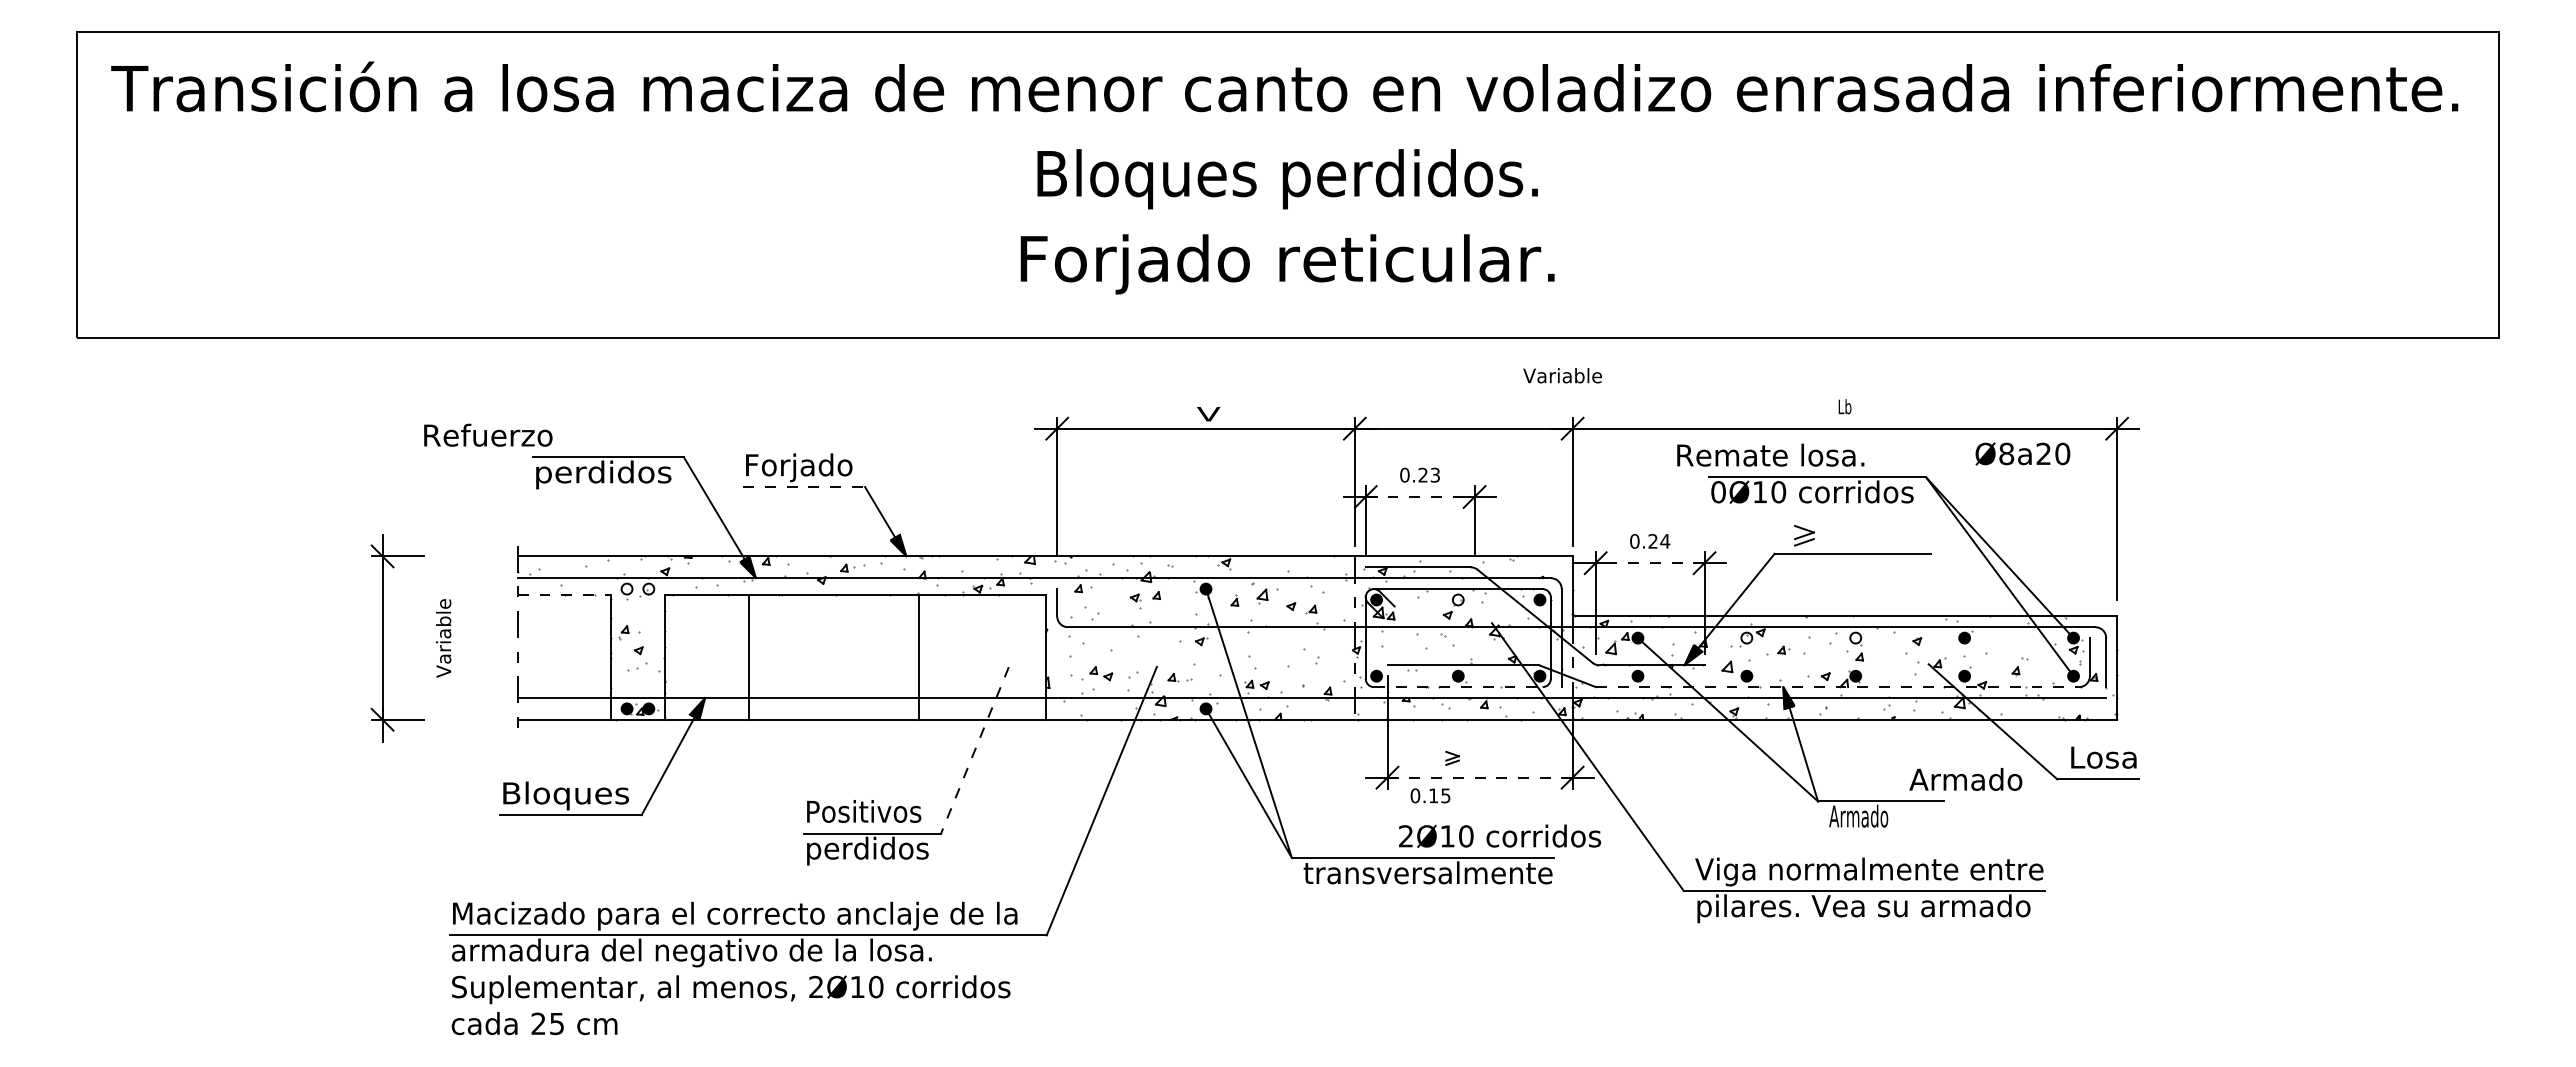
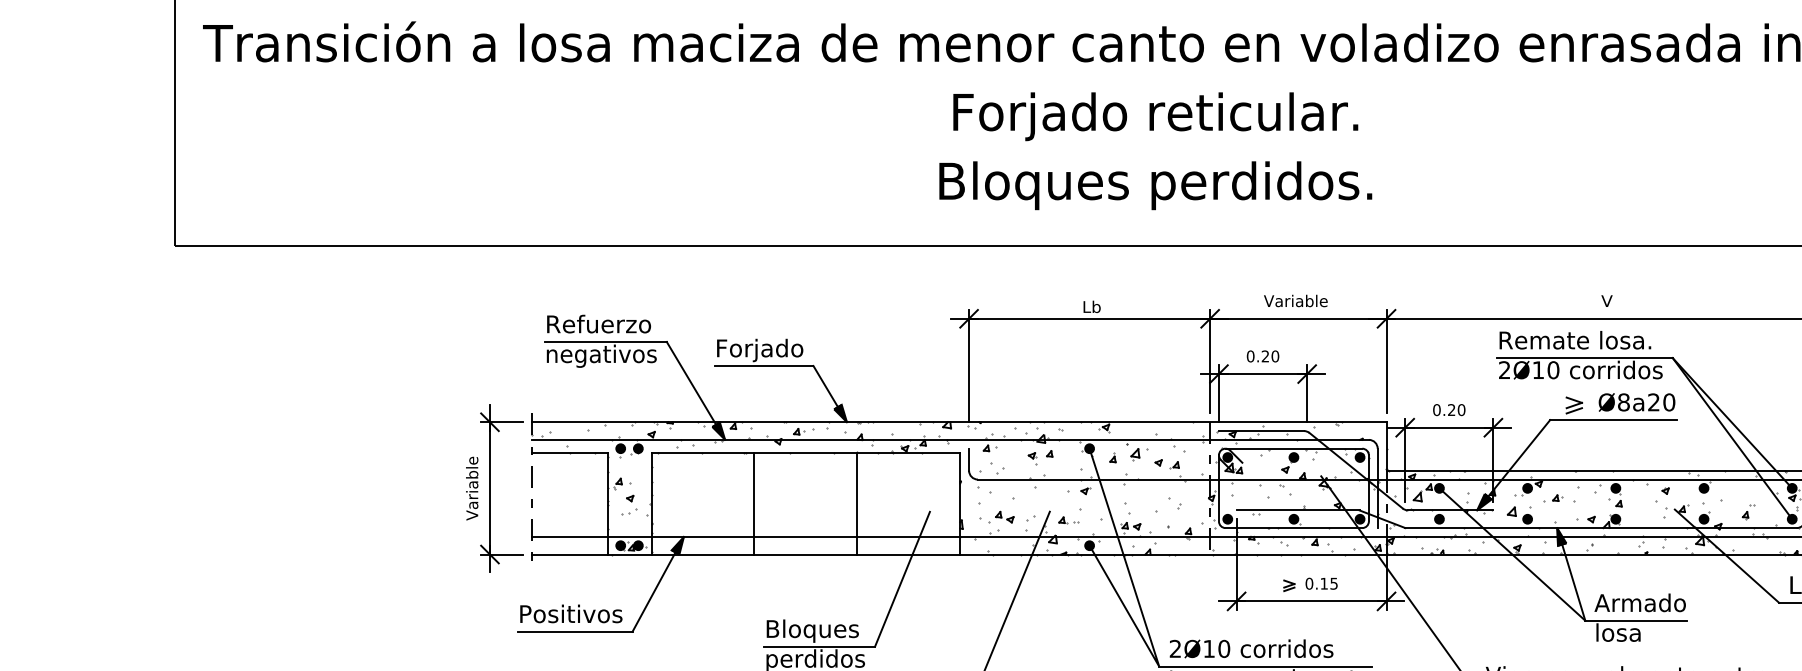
text: (1287, 179) -> (1155, 116), Bloques perdidos. -> Forjado reticular.
text: (1287, 264) -> (1155, 185), Forjado reticular. -> Bloques perdidos.
text: (1562, 375) -> (1295, 300), moved
text: (1844, 406) -> (1606, 300), Lb -> V
text: (1208, 413) -> (1091, 306), V -> Lb
text: (488, 434) -> (599, 323), moved
text: (2022, 453) -> (1636, 402), moved
text: (1770, 454) -> (1575, 339), moved
text: (603, 474) -> (601, 355), perdidos -> negativos
text: (1435, 474) -> (1275, 355), 0.23 -> 0.20
line: (804, 487) -> (764, 366), dashed -> solid
text: (1718, 492) -> (1504, 370), 0Ø10 -> 2Ø10
line: (1420, 496) -> (1263, 373), dashed -> solid
text: (1665, 541) -> (1461, 410), 0.24 -> 0.20
line: (1649, 563) -> (1448, 427), dashed -> solid
fill: (626, 588) -> (620, 448), added
fill: (648, 588) -> (638, 448), added
line: (564, 594) -> (570, 453), dashed -> solid
fill: (1457, 599) -> (1293, 457), added
fill: (1746, 637) -> (1527, 487), added
fill: (1855, 637) -> (1615, 487), added
part: (383, 638) -> (490, 488), moved
line: (749, 656) -> (754, 503), moved
line: (1458, 687) -> (1294, 528), dashed -> solid
line: (1837, 687) -> (1601, 528), dashed -> solid
line: (974, 750) -> (902, 579), dashed -> solid
line: (1480, 777) -> (1311, 601), dashed -> solid
text: (1965, 779) -> (1639, 602), moved
text: (566, 795) -> (571, 615), Bloques -> Positivos
text: (1430, 795) -> (1321, 583), moved
text: (864, 814) -> (813, 631), Positivos -> Bloques
text: (1858, 815) -> (1618, 632), Armado -> losa
text: (1500, 835) -> (1251, 648), moved

